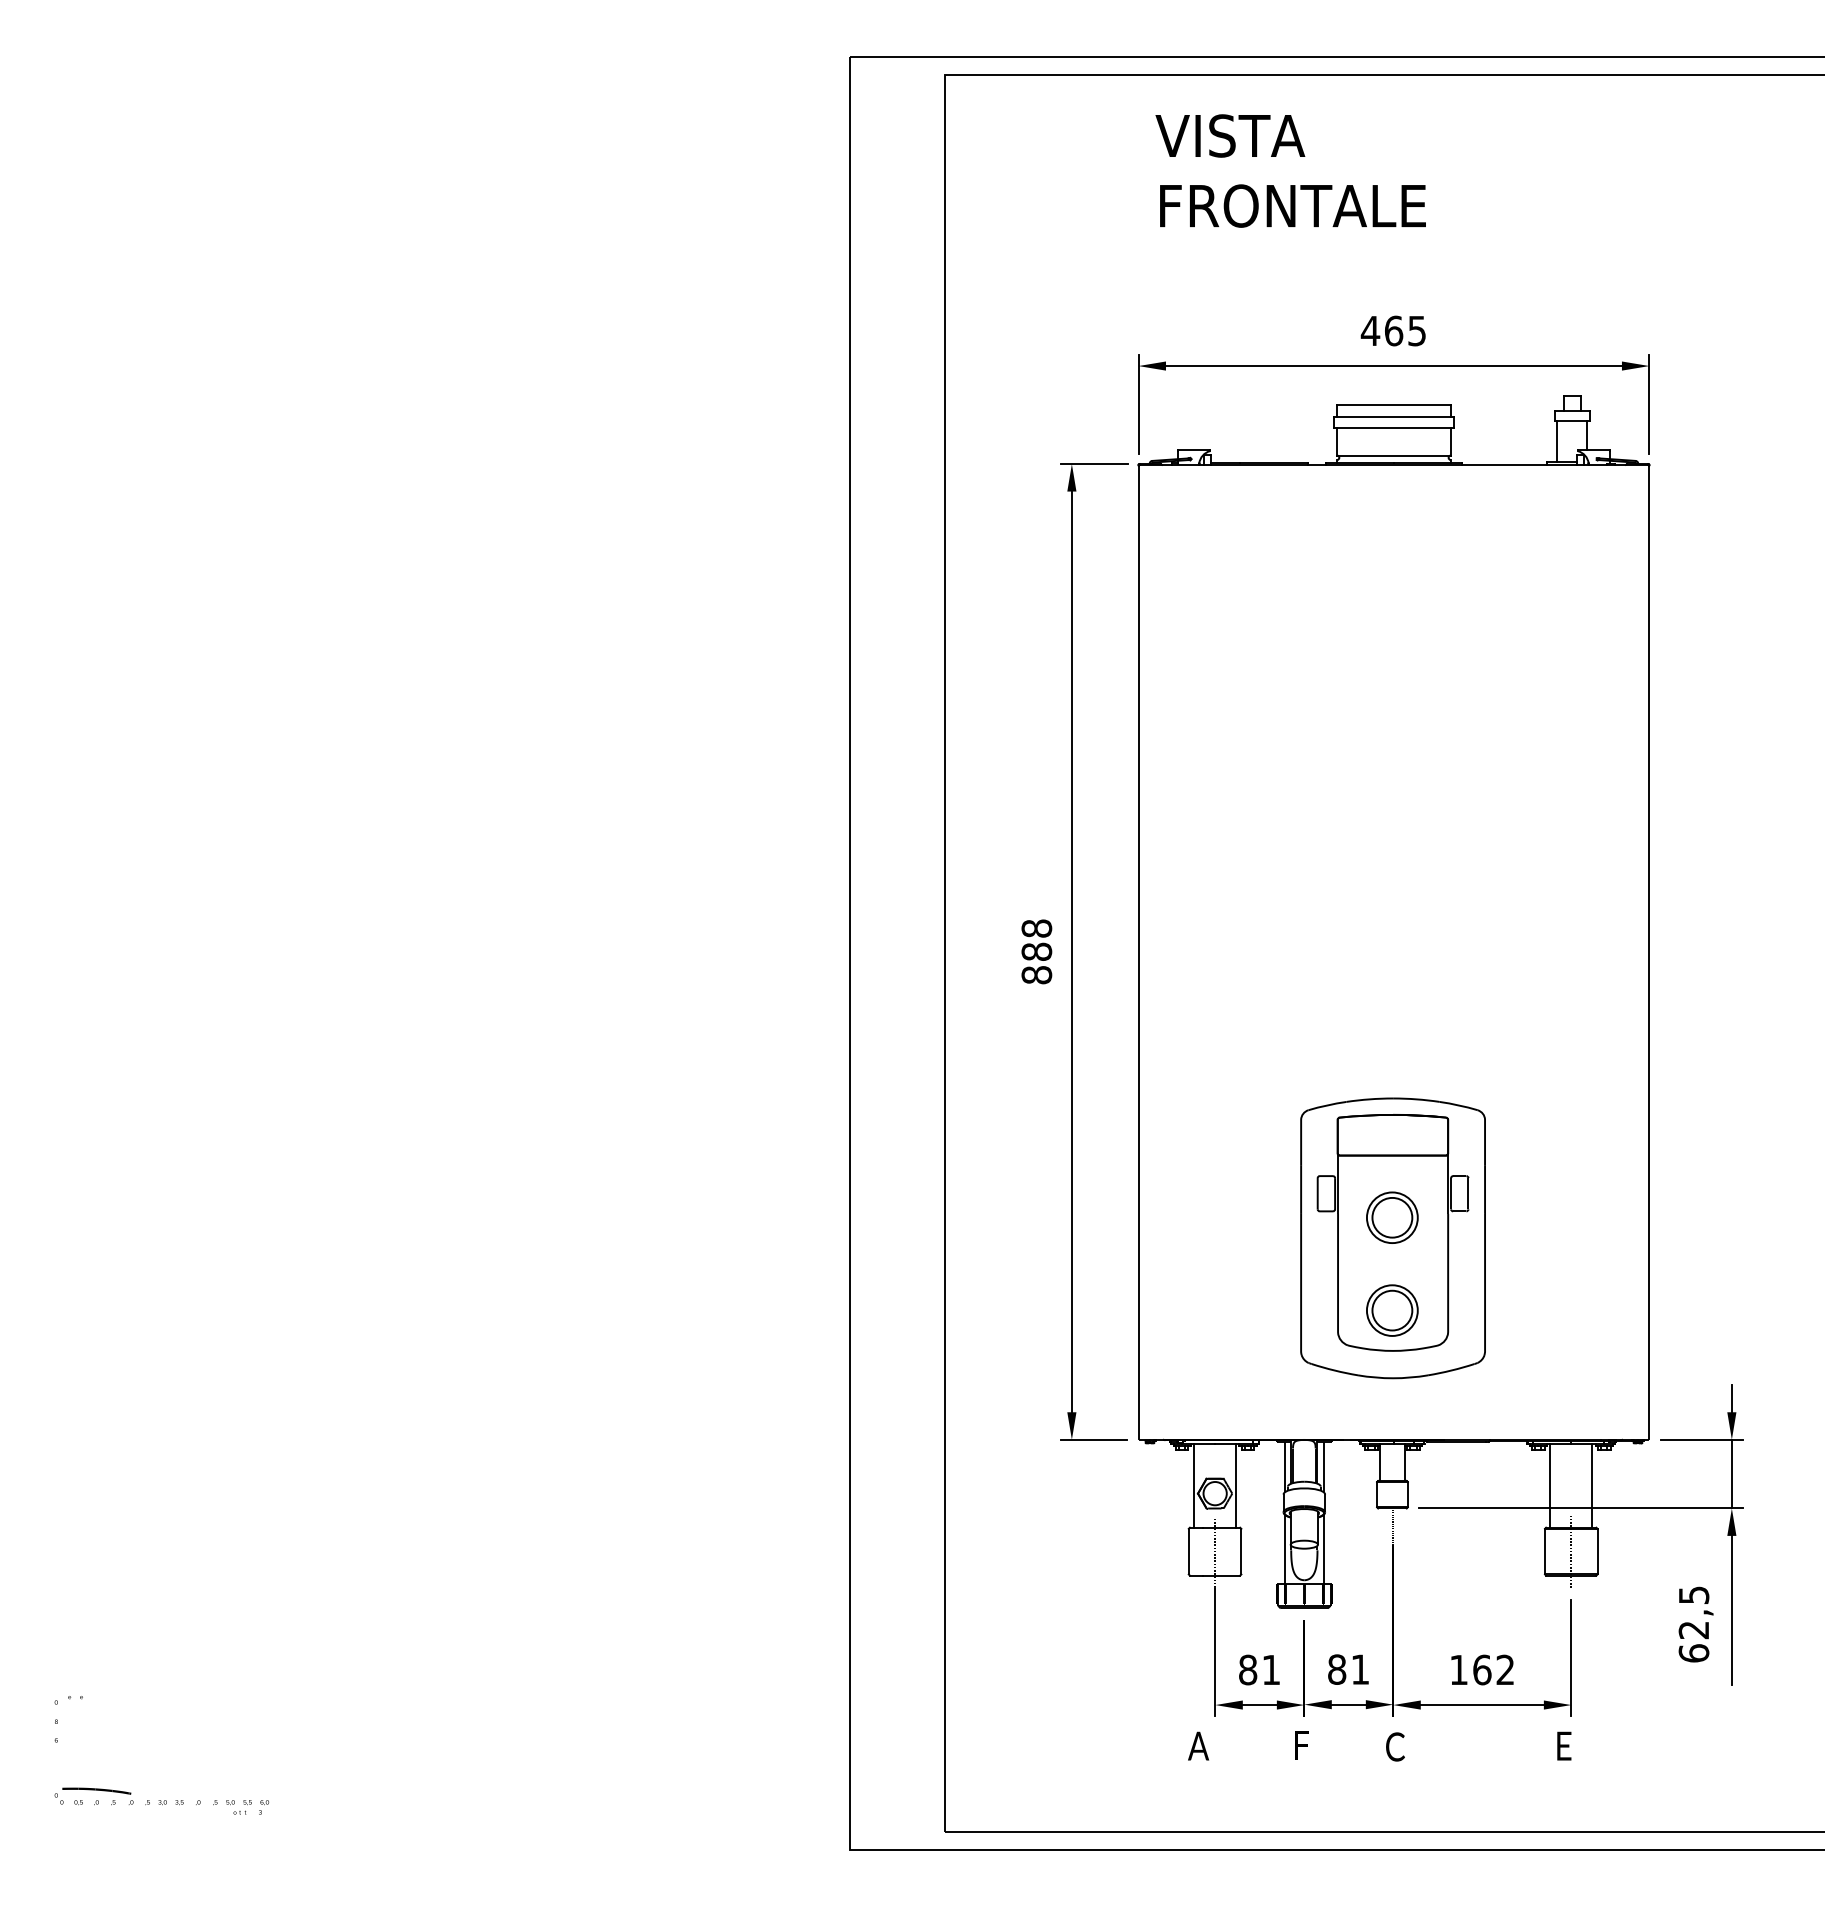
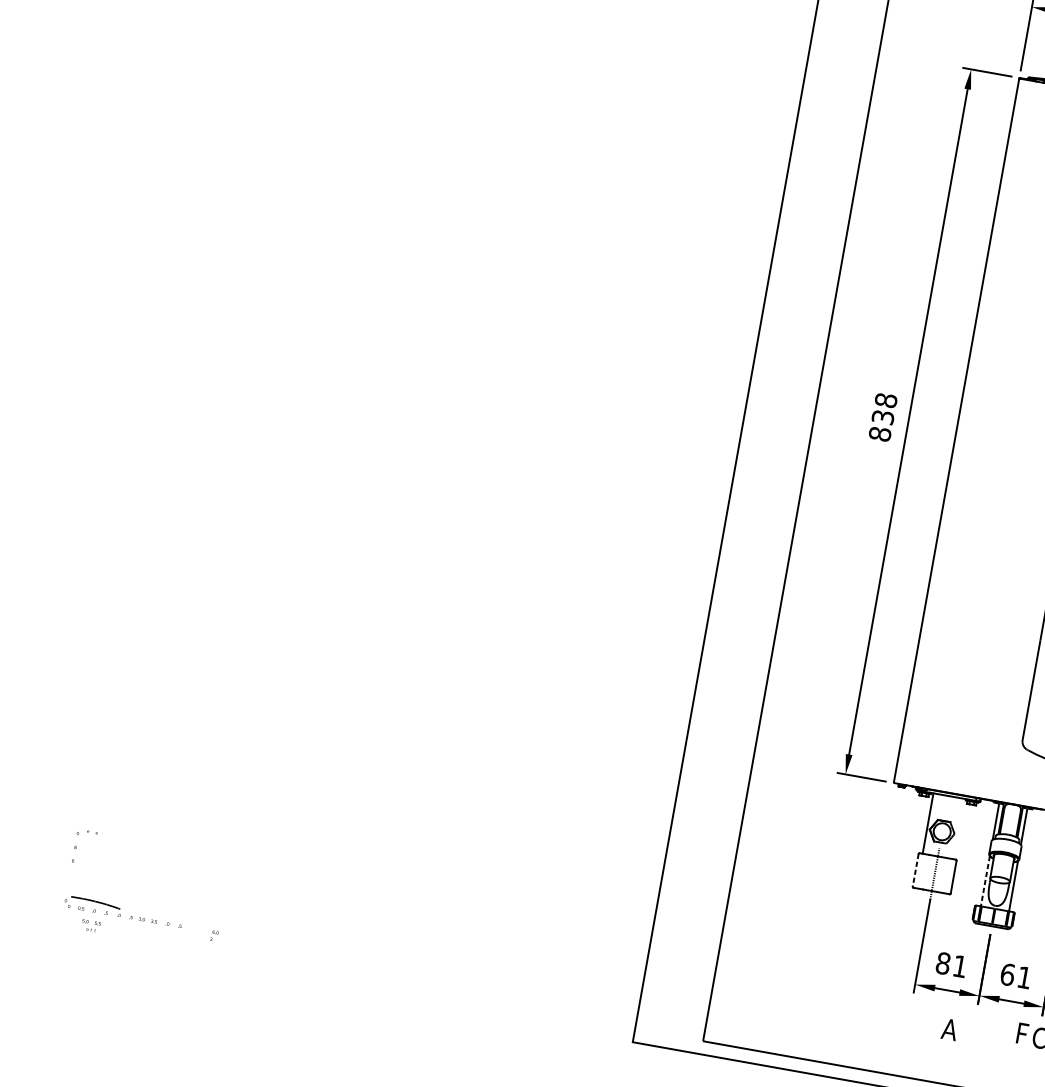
text: (1036, 951) -> (882, 417), 888 -> 838
line: (1235, 1485) -> (957, 828), removed
line: (1284, 1549) -> (985, 881), solid -> dashed
line: (1188, 1551) -> (915, 870), solid -> dashed
text: (1337, 1669) -> (1007, 974), 81 -> 61
text: (1198, 1745) -> (949, 1029), moved
text: (1301, 1745) -> (1022, 1033), moved
part: (238, 1807) -> (90, 926), moved

